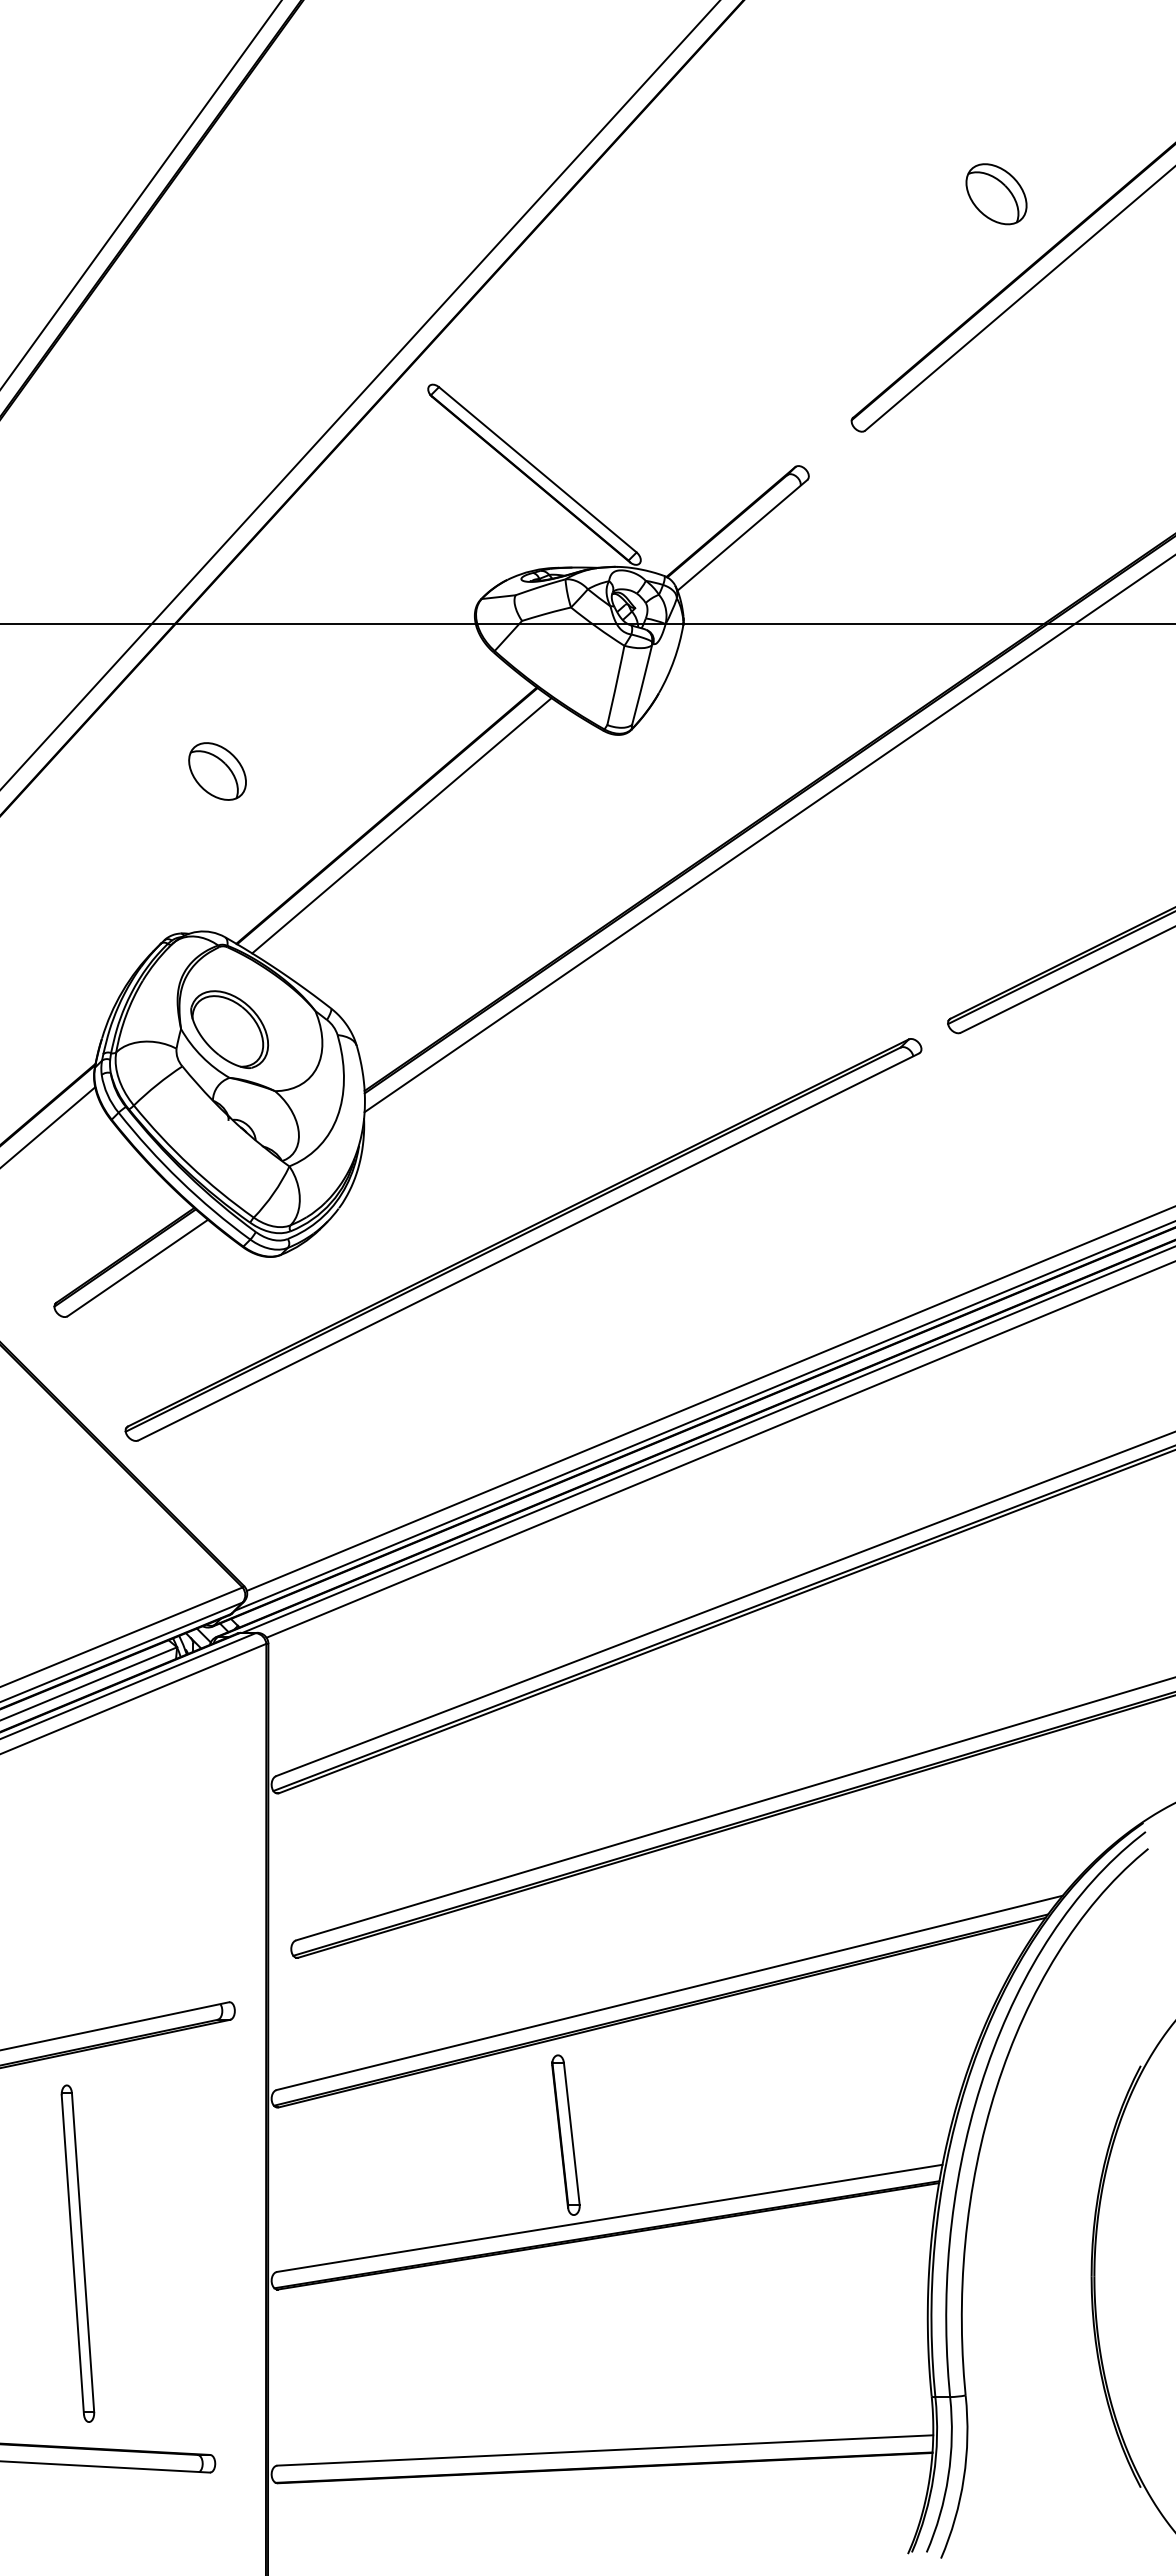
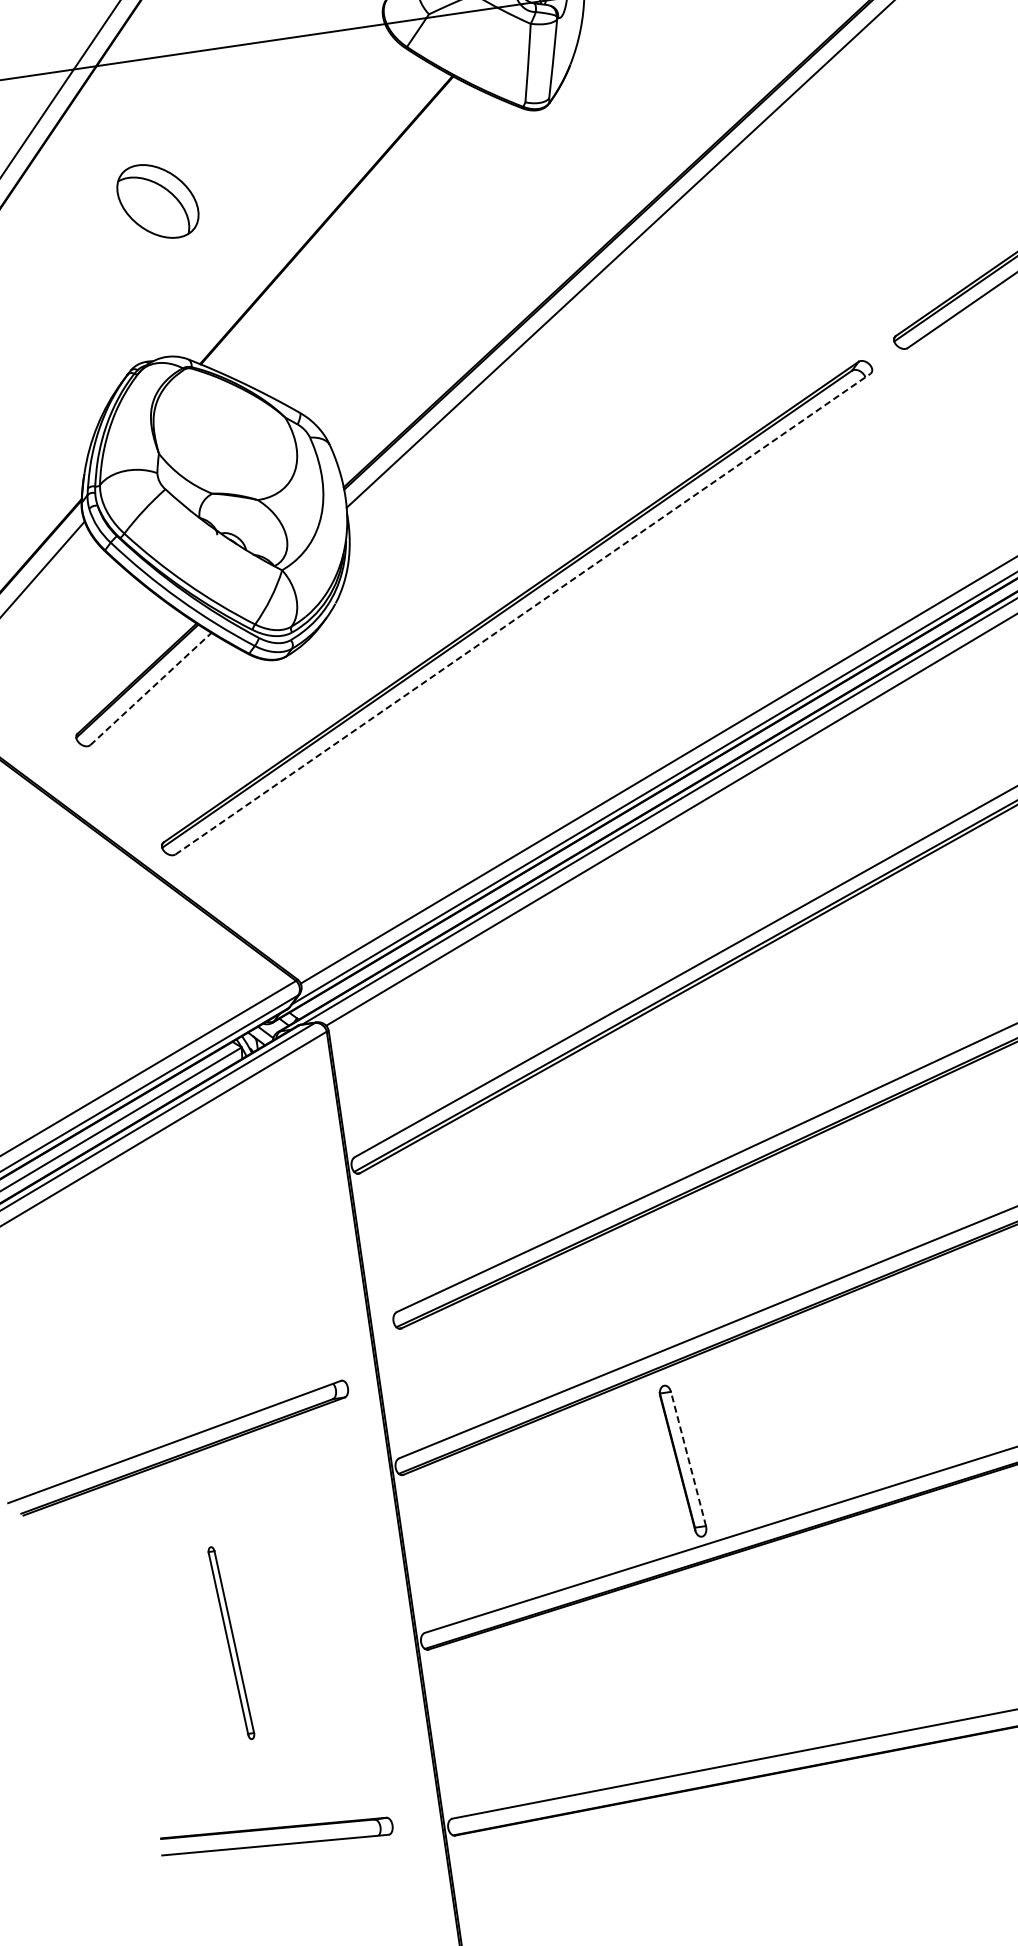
part: (217, 771) -> (157, 201), size x1.4
line: (401, 825) -> (341, 227), removed
part: (229, 1029) -> (205, 447), removed
line: (528, 1246) -> (522, 613), solid -> dashed
line: (138, 1267) -> (151, 688), solid -> dashed
line: (571, 2133) -> (688, 1458), solid -> dashed
part: (77, 2253) -> (230, 1643), size x0.6

